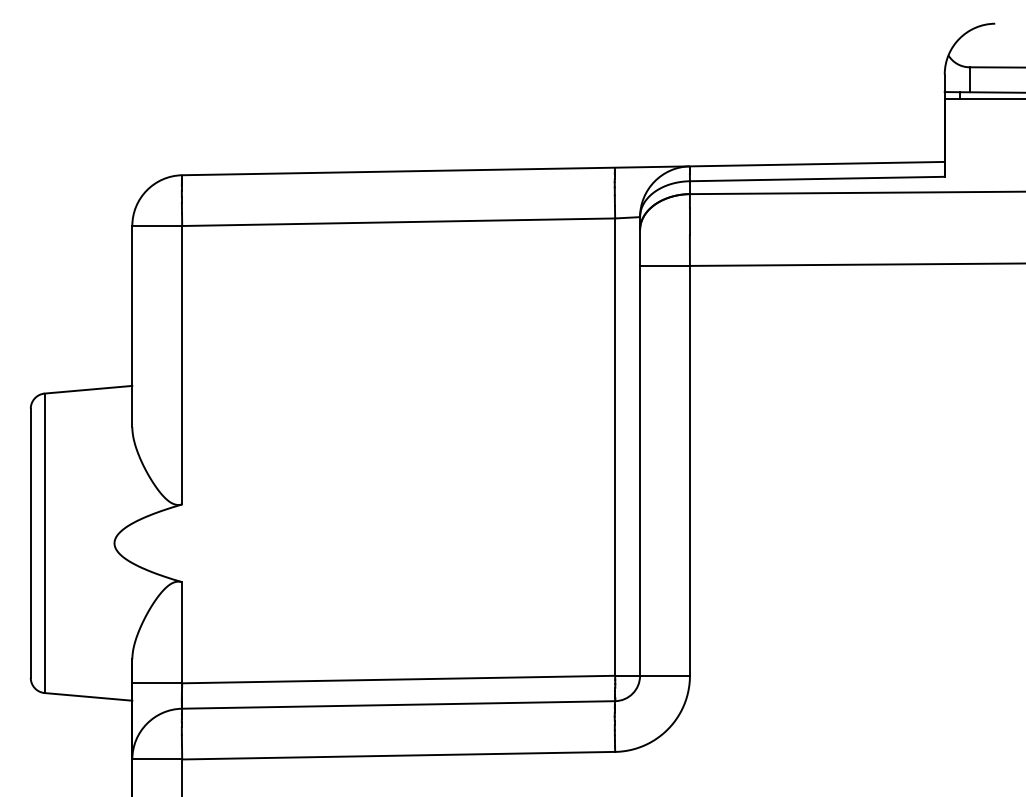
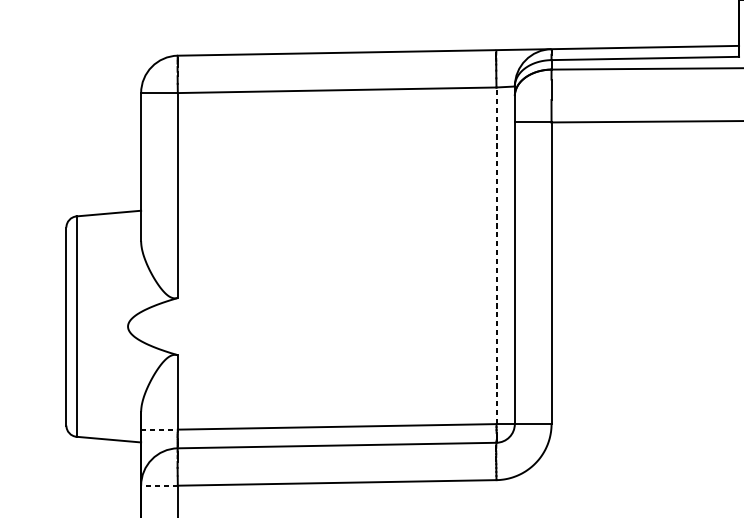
line: (615, 447) -> (496, 256), solid -> dashed
line: (157, 683) -> (159, 429), solid -> dashed
line: (157, 759) -> (159, 485), solid -> dashed

